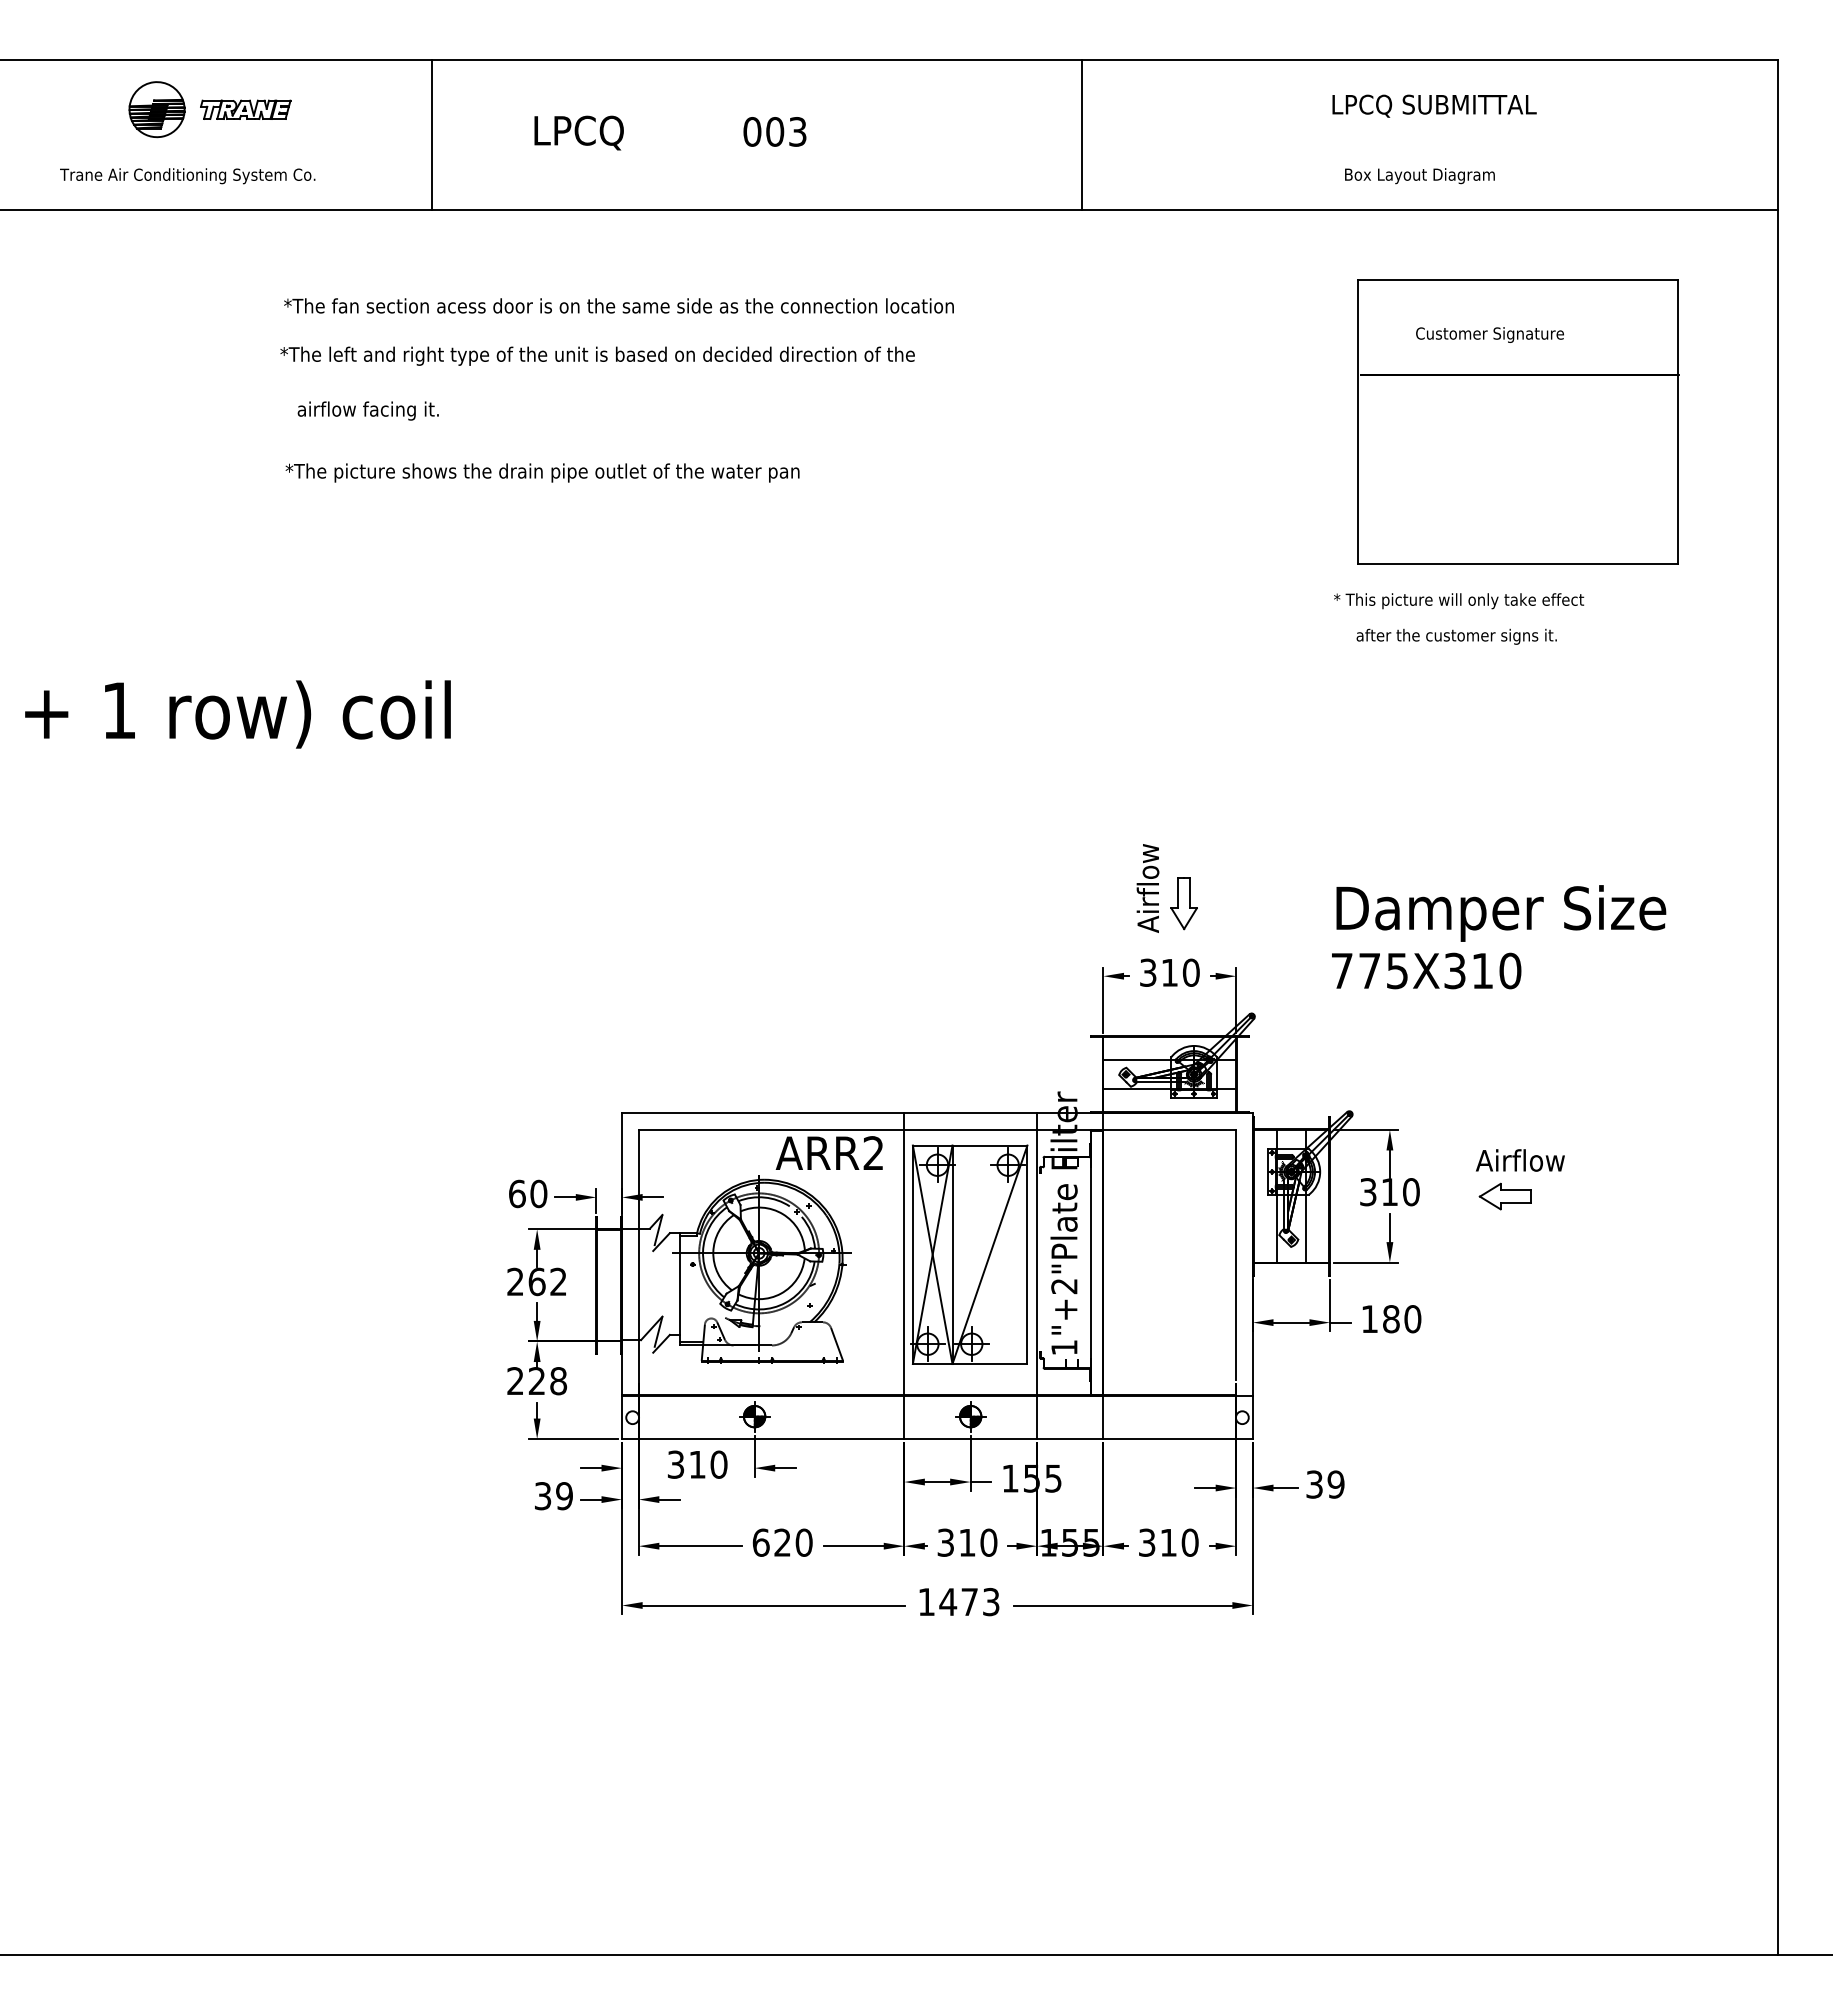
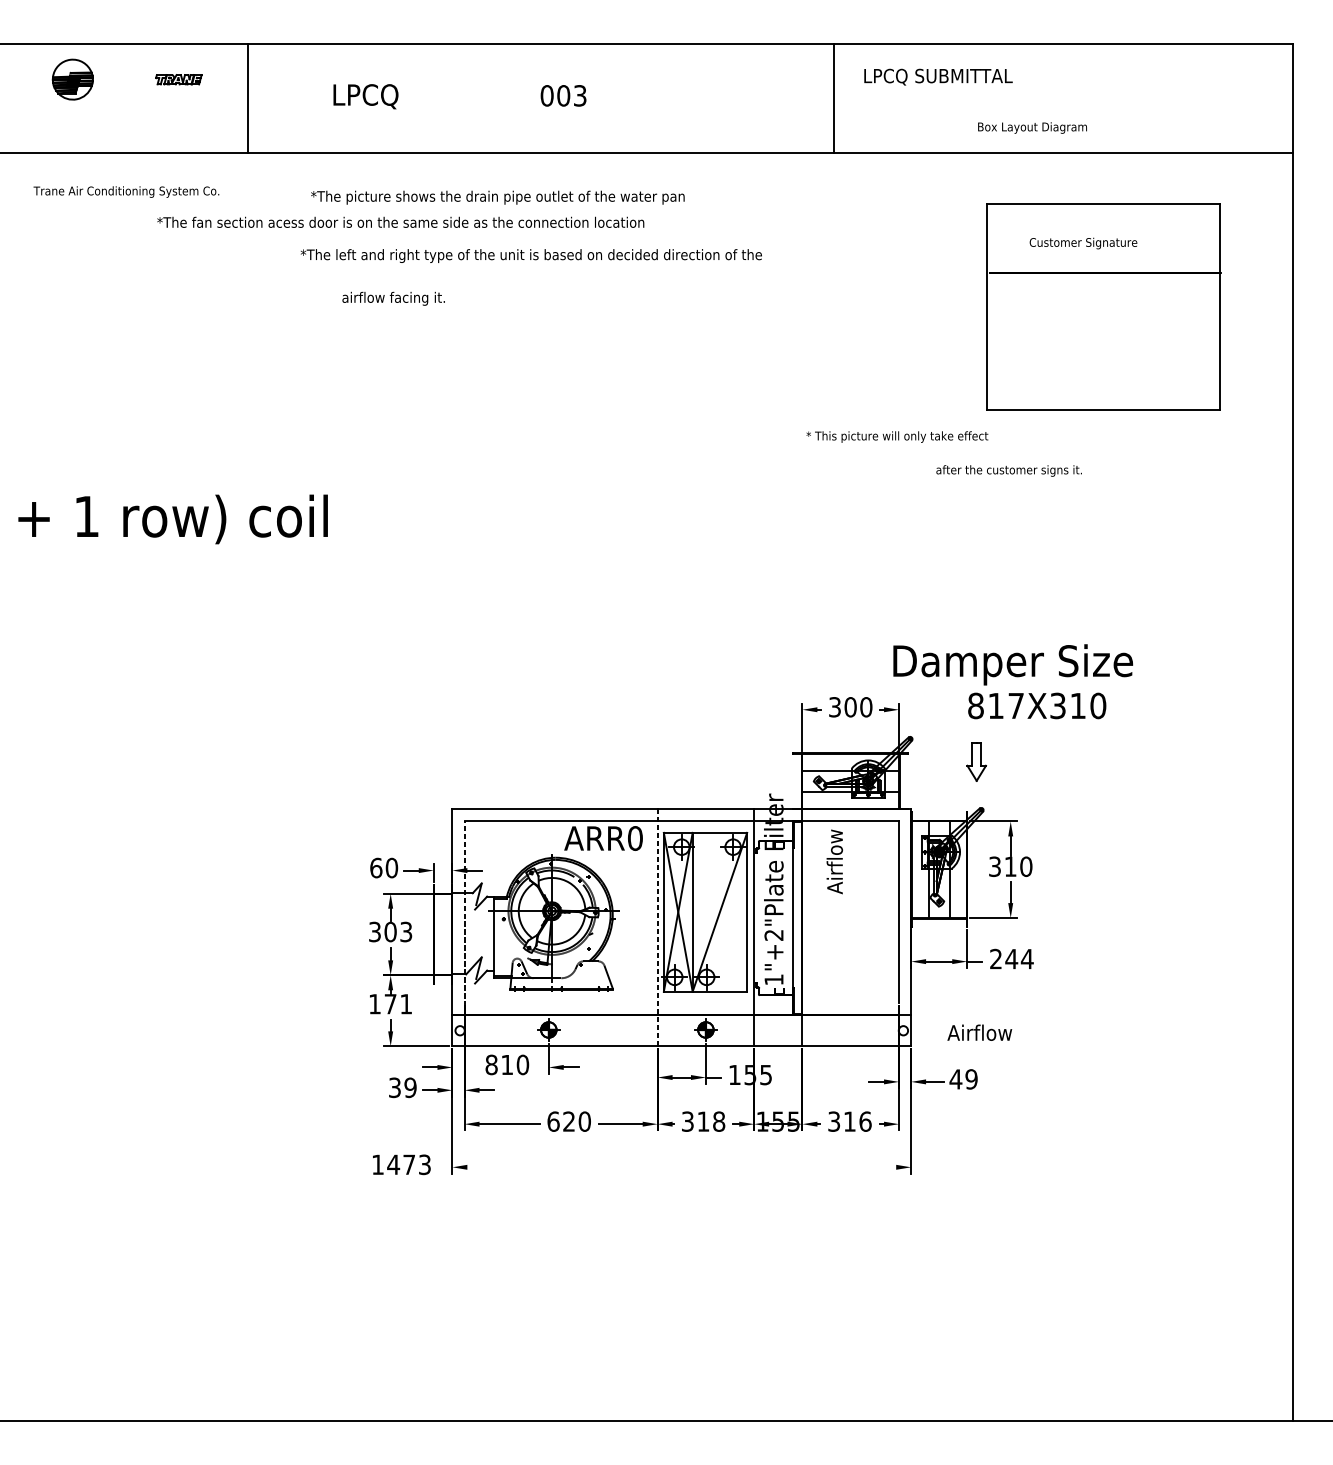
text: (1434, 105) -> (938, 76), moved
part: (156, 109) -> (72, 79), moved
part: (245, 109) -> (178, 79), size x0.7
text: (578, 132) -> (365, 96), moved
line: (432, 135) -> (247, 98), moved
line: (1081, 135) -> (833, 98), moved
text: (187, 176) -> (126, 192), moved
text: (618, 305) -> (400, 222), moved
text: (597, 355) -> (531, 255), moved
text: (367, 410) -> (393, 298), moved
text: (542, 472) -> (497, 197), moved
text: (1459, 601) -> (897, 437), moved
text: (1456, 636) -> (1008, 470), moved
text: (1147, 888) -> (834, 861), moved
part: (1183, 903) -> (976, 762), moved
text: (1501, 913) -> (1013, 664), moved
text: (1369, 970) -> (995, 705), 775X310 -> 817X310
text: (1169, 972) -> (850, 707), 310 -> 300
text: (873, 1153) -> (635, 838), ARR2 -> ARR0
text: (1520, 1160) -> (979, 1032), moved
part: (1504, 1196) -> (1094, 869), removed
line: (638, 1262) -> (464, 917), solid -> dashed
line: (904, 1276) -> (657, 928), solid -> dashed
text: (536, 1281) -> (390, 931), 262 -> 303
text: (1391, 1319) -> (1011, 959), 180 -> 244
text: (537, 1381) -> (390, 1004), 228 -> 171
text: (675, 1464) -> (491, 1064), 310 -> 810
text: (1314, 1484) -> (955, 1079), 39 -> 49
text: (988, 1542) -> (718, 1121), 310 -> 318
text: (1189, 1542) -> (864, 1121), 310 -> 316
text: (959, 1602) -> (401, 1165), moved
line: (773, 1605) -> (562, 1167), removed
line: (1122, 1605) -> (816, 1167), removed

